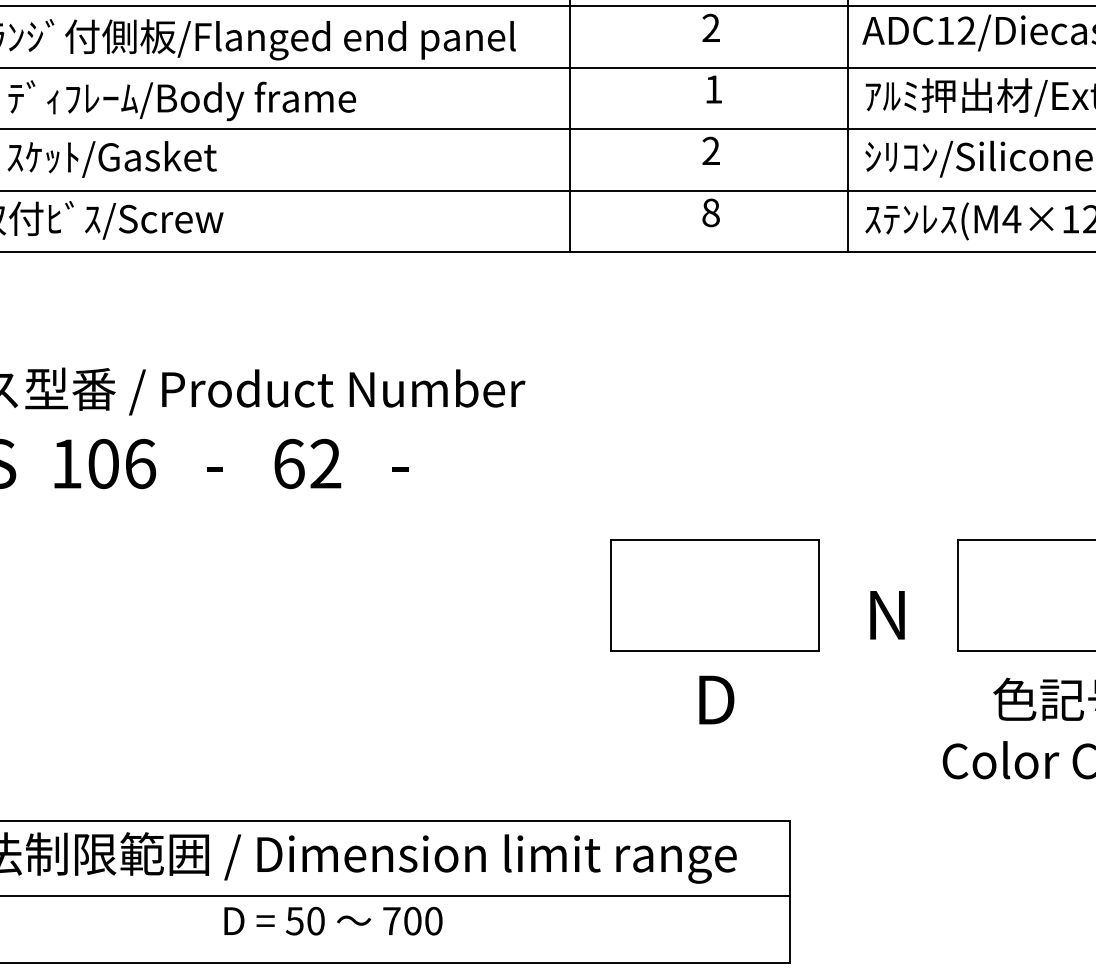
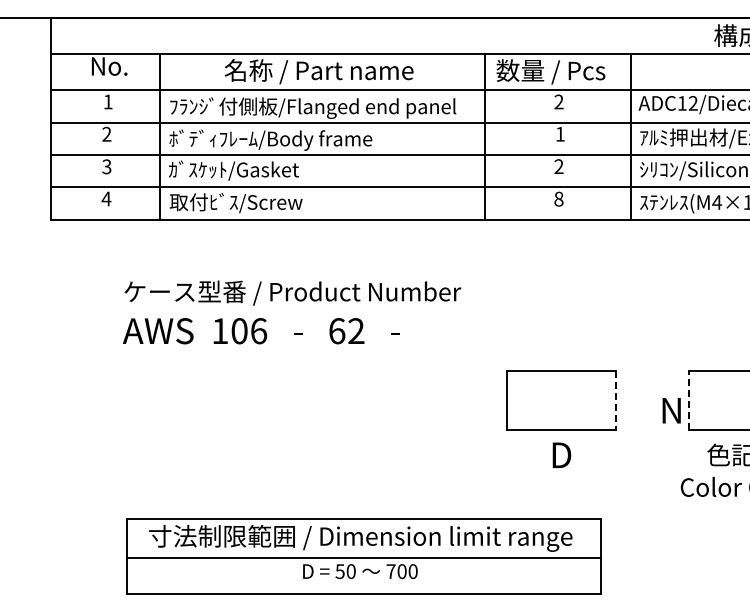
line: (957, 593) -> (688, 399), solid -> dashed
line: (818, 595) -> (615, 400), solid -> dashed
text: (887, 614) -> (671, 410), moved

